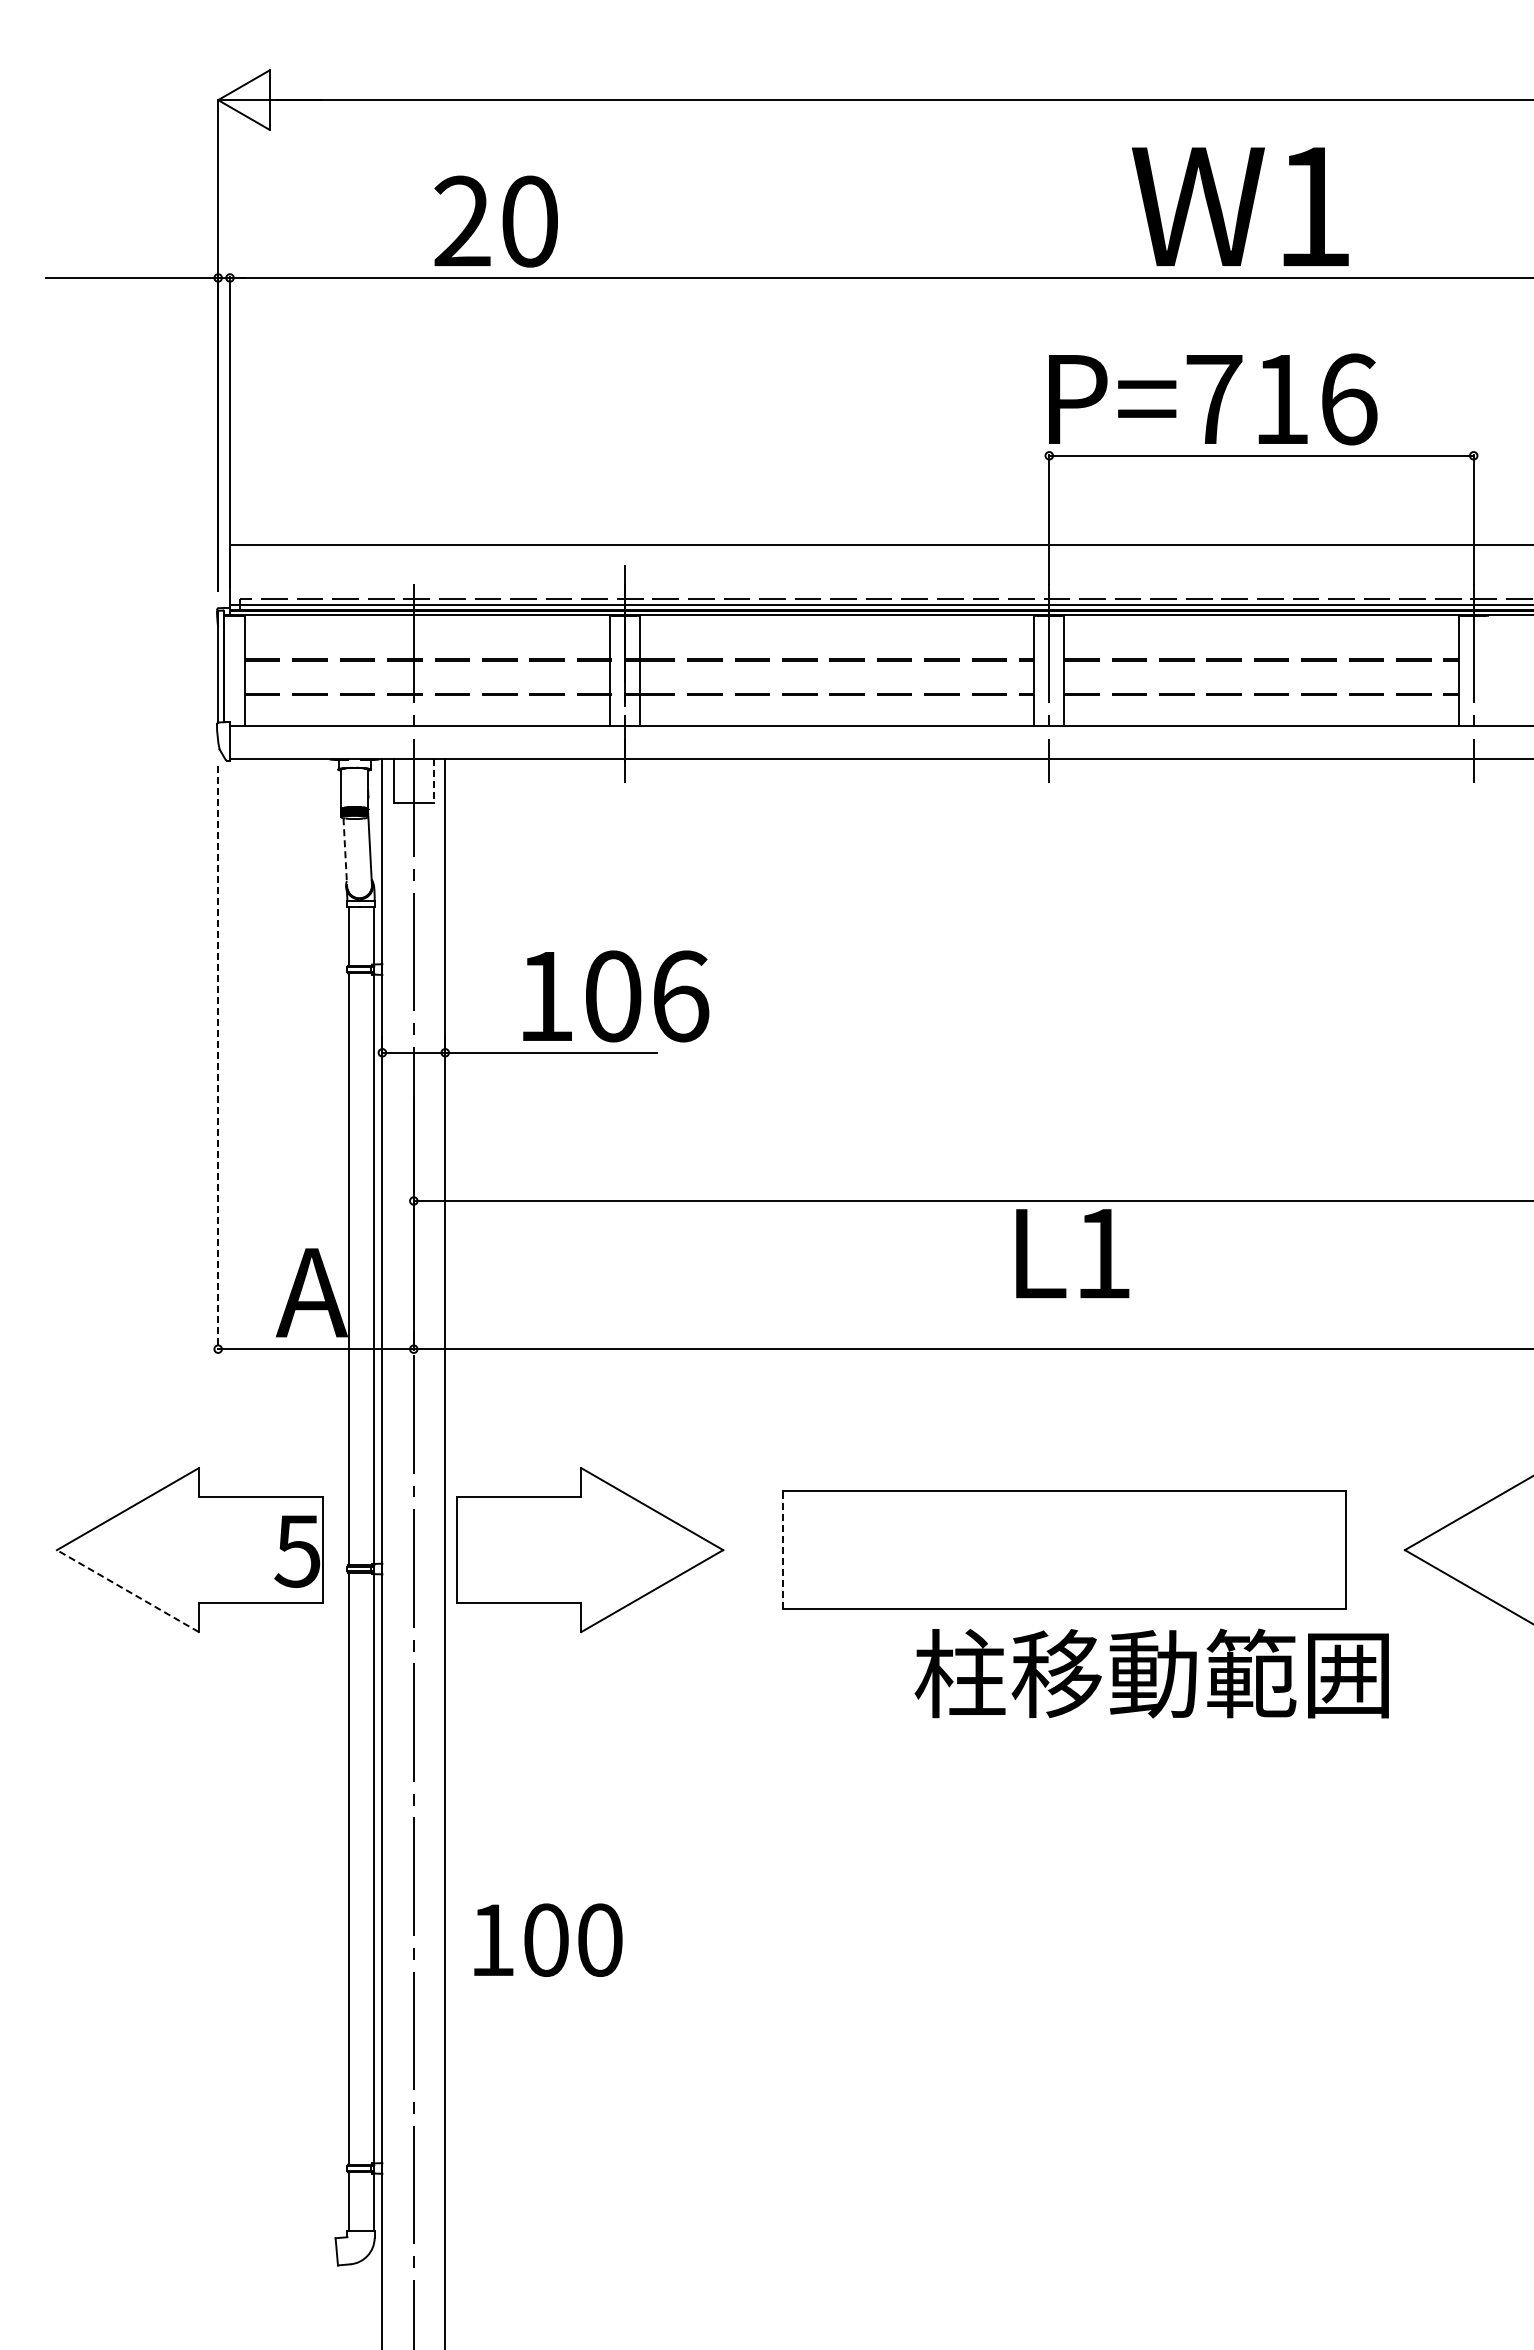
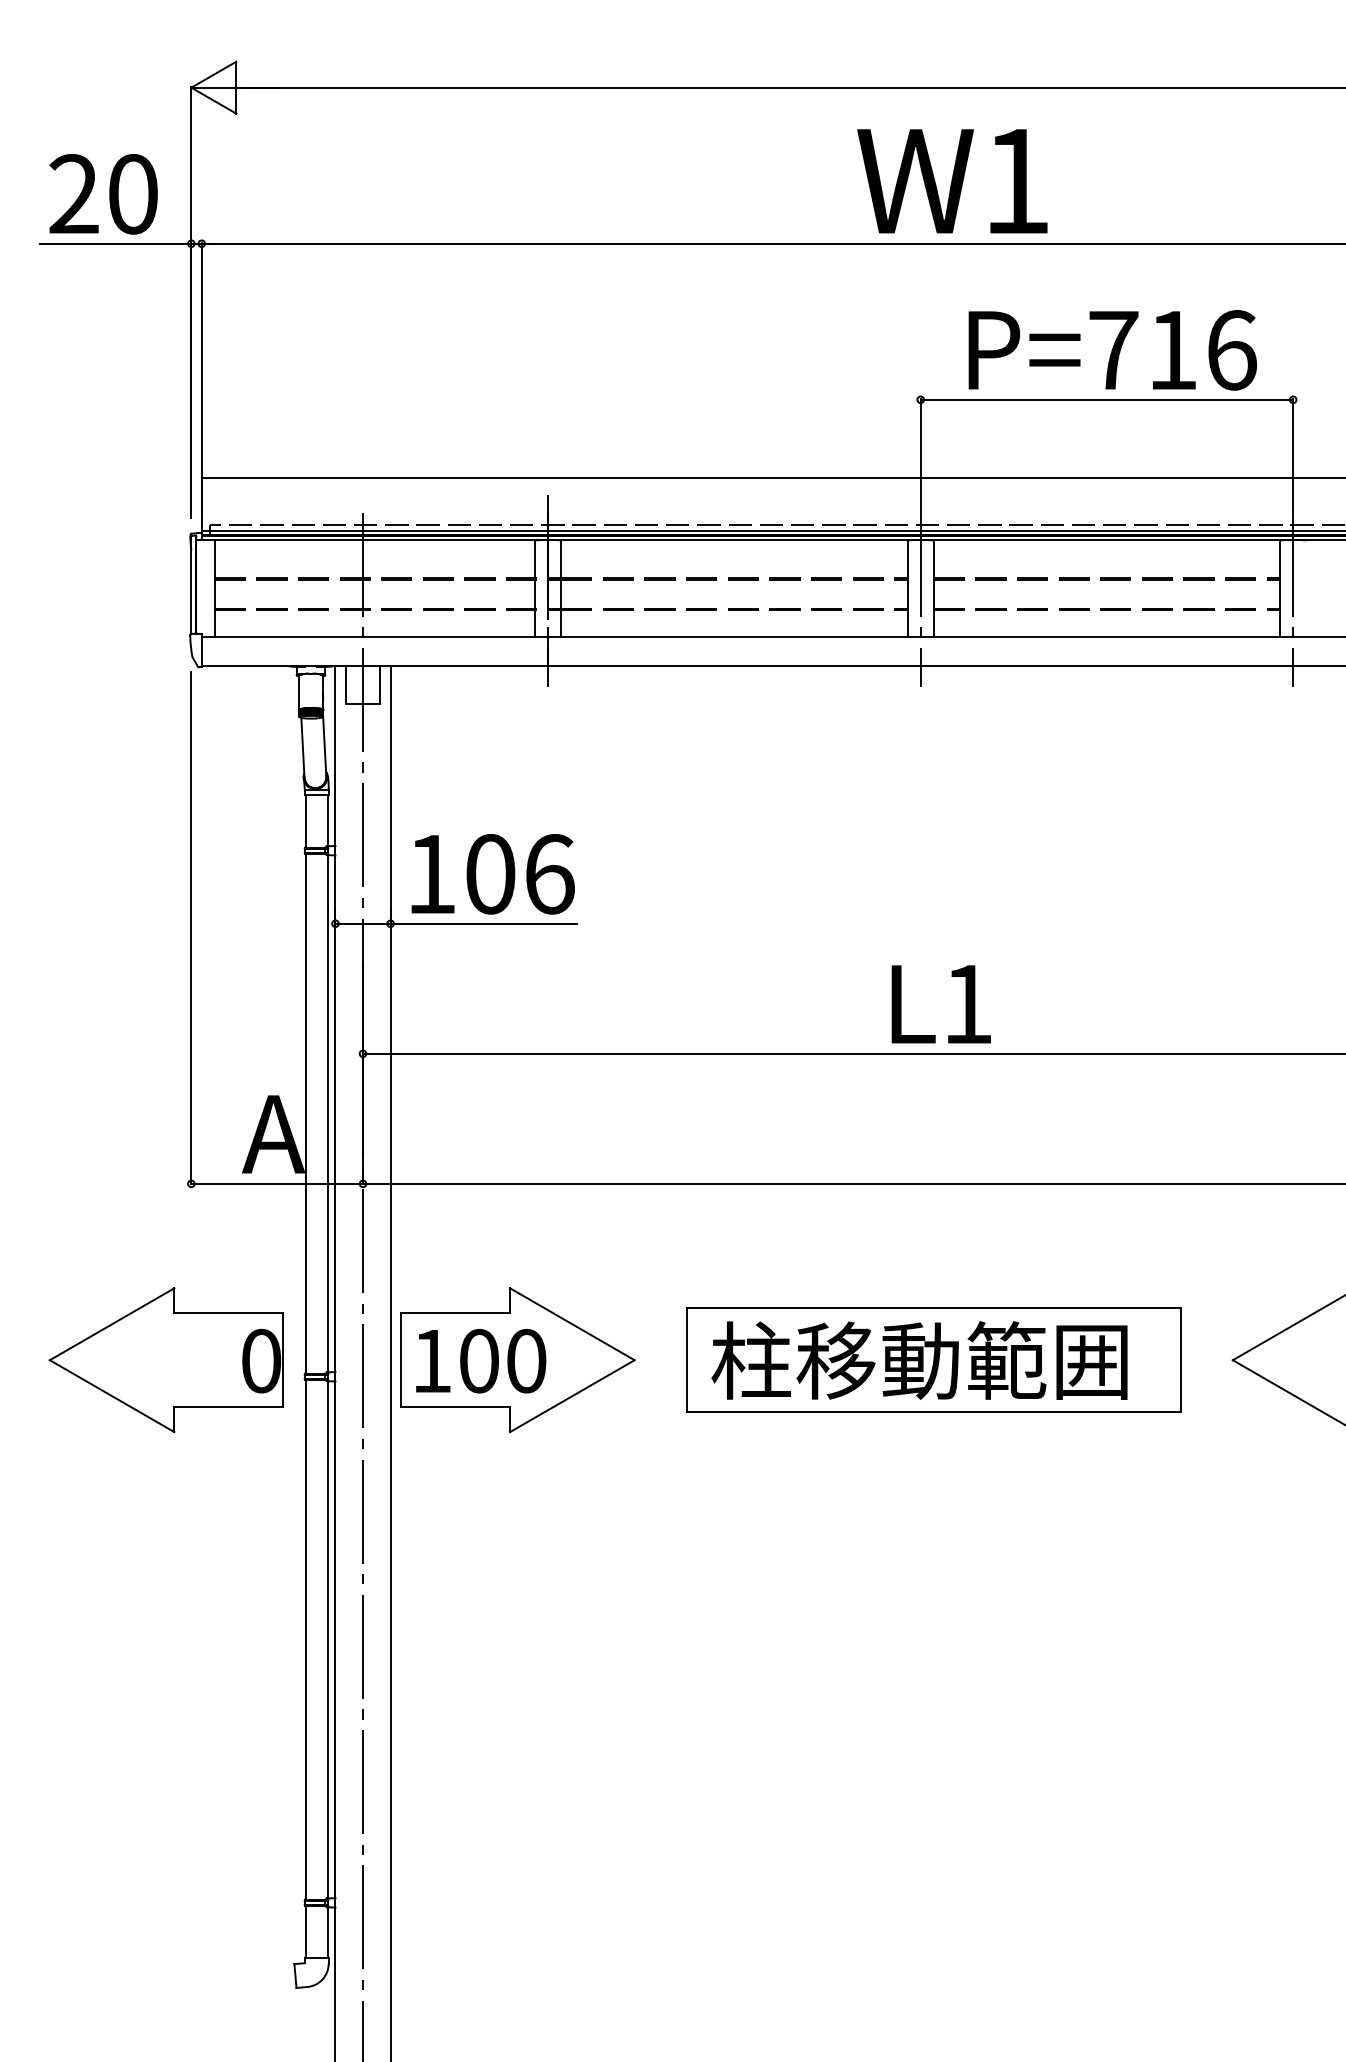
text: (1240, 206) -> (952, 181), moved
text: (495, 221) -> (102, 194), moved
text: (1213, 399) -> (1113, 350), moved
line: (433, 781) -> (380, 685), dashed -> solid
line: (345, 852) -> (303, 747), dashed -> solid
text: (616, 996) -> (493, 874), moved
line: (218, 1058) -> (191, 928), dashed -> solid
text: (1072, 1253) -> (941, 1004), moved
line: (782, 1549) -> (686, 1359), dashed -> solid
text: (297, 1550) -> (260, 1360), 5 -> 0
line: (127, 1591) -> (111, 1396), dashed -> solid
text: (1151, 1673) -> (919, 1360), moved
text: (548, 1939) -> (481, 1360), moved

